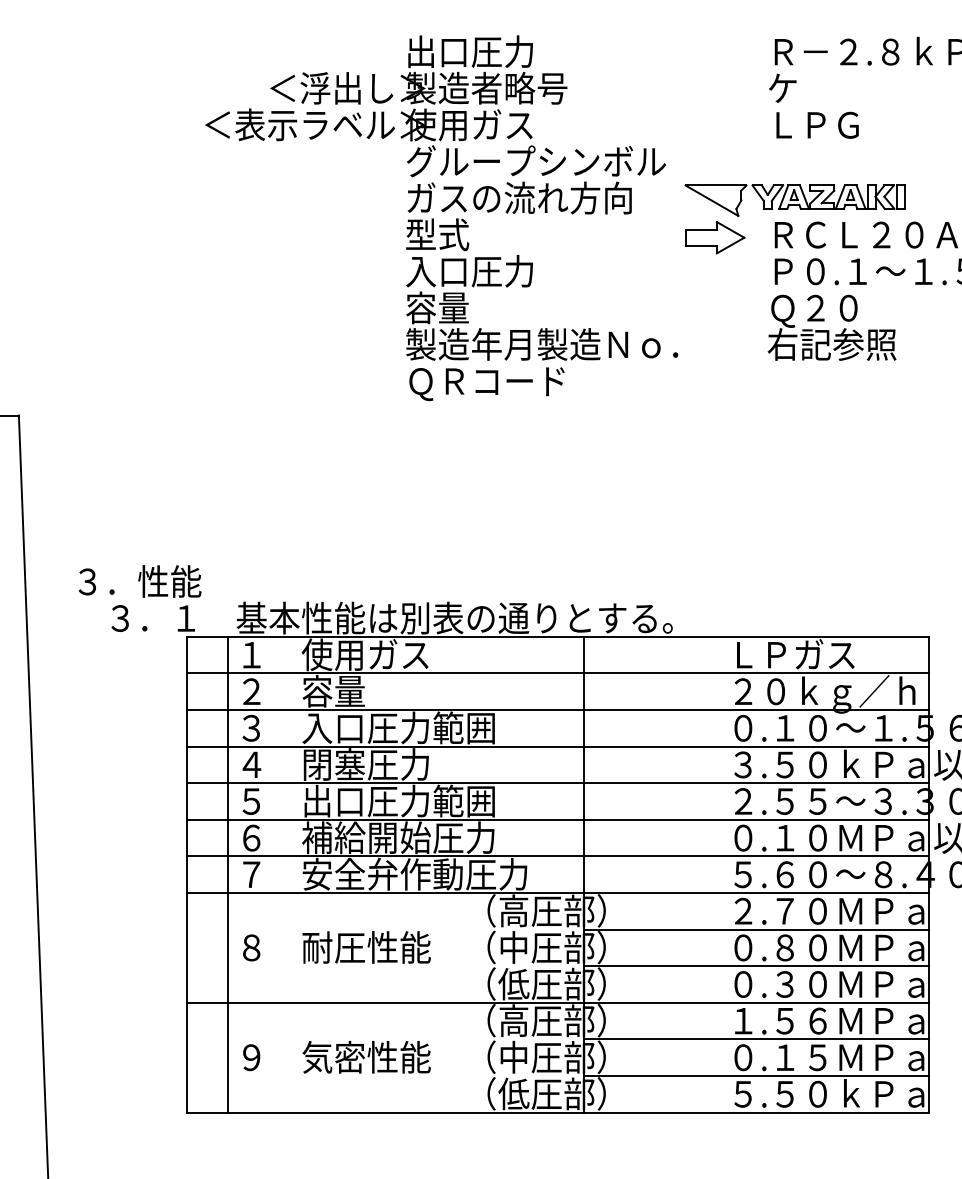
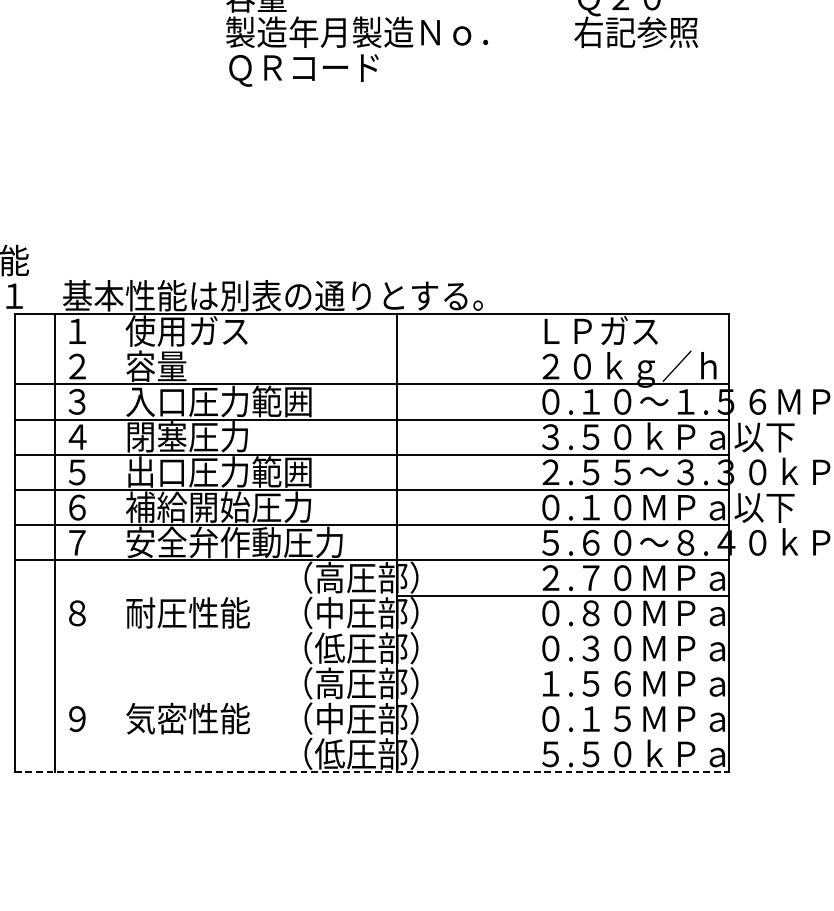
line: (557, 673) -> (371, 349), removed
line: (755, 966) -> (562, 631), removed
line: (557, 1002) -> (371, 665), removed
line: (755, 1039) -> (562, 701), removed
line: (755, 1075) -> (562, 736), removed
line: (558, 1112) -> (372, 771), solid -> dashed

